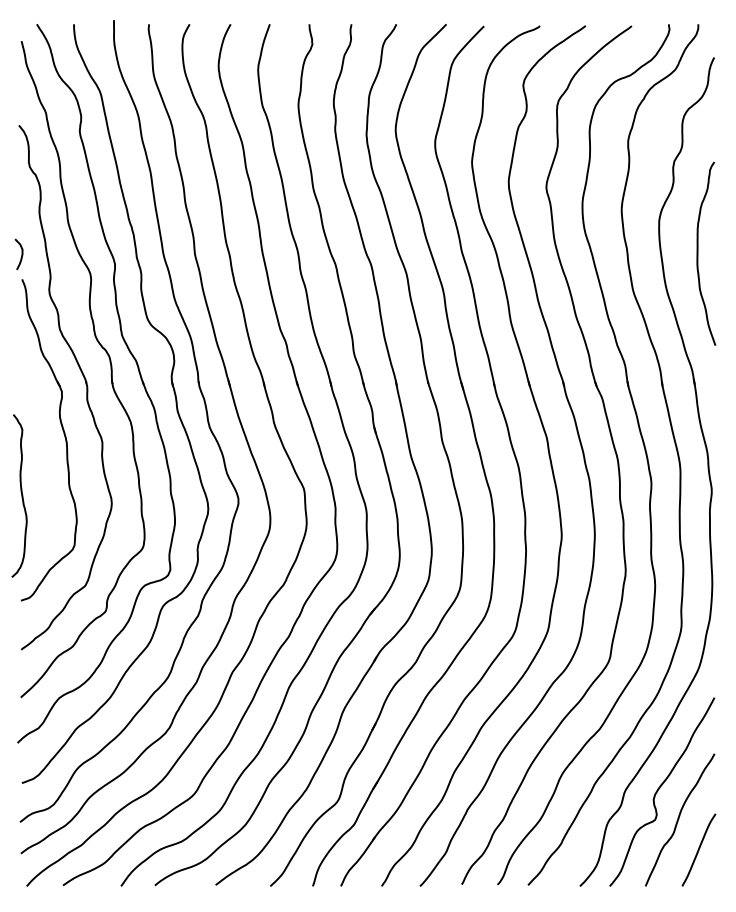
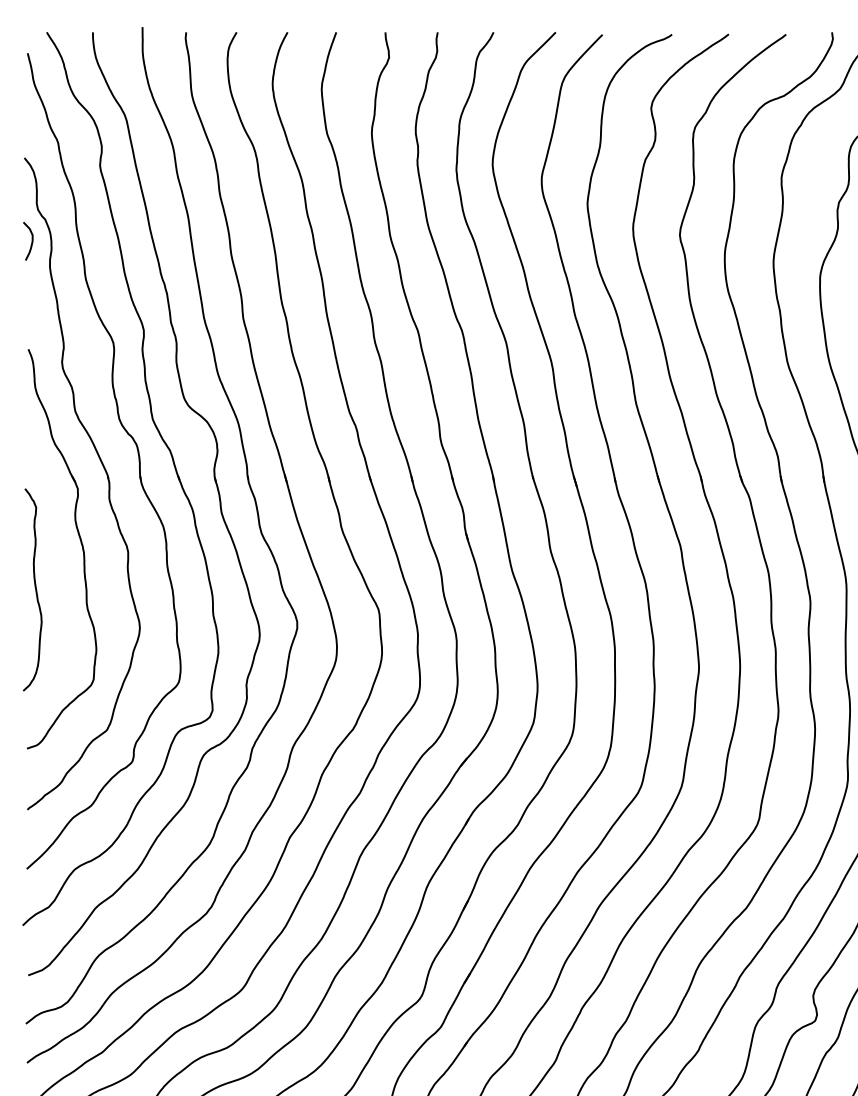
curve: (21, 254) -> (31, 241), moved
curve: (21, 495) -> (35, 589), moved

